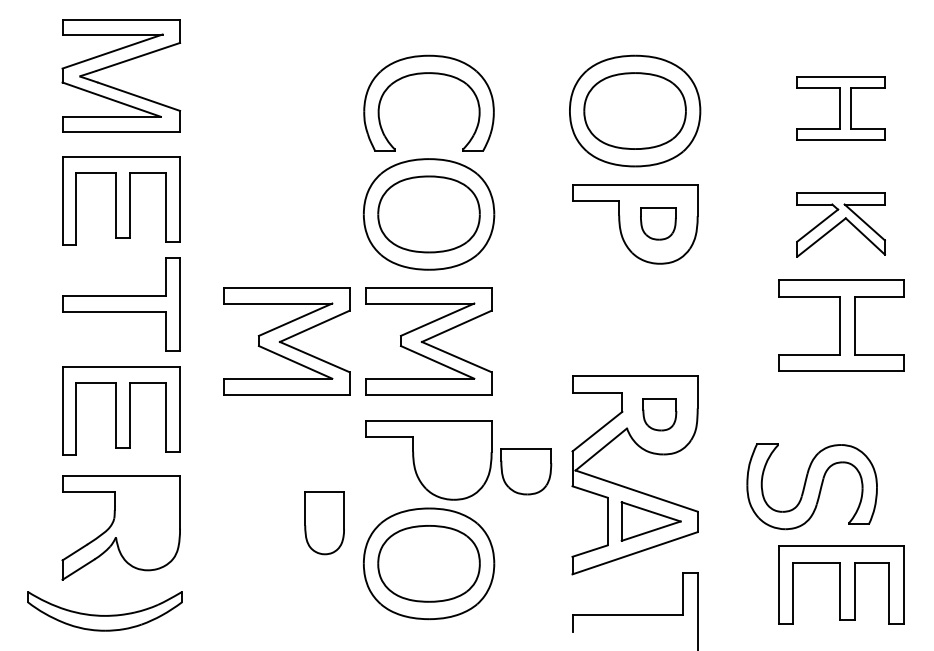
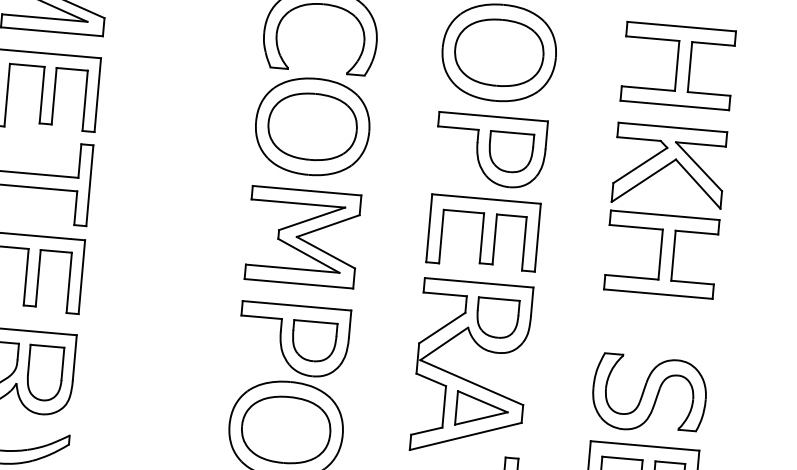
part: (841, 108) -> (678, 66), size x1.43
part: (658, 223) -> (511, 152), size x1.43
part: (840, 224) -> (668, 166), size x1.43
part: (635, 318) -> (483, 232), added
part: (286, 341) -> (179, 226), removed
part: (659, 414) -> (497, 317), size x1.43
part: (526, 471) -> (314, 341), moved
part: (811, 486) -> (649, 394), moved
part: (324, 523) -> (44, 373), moved

